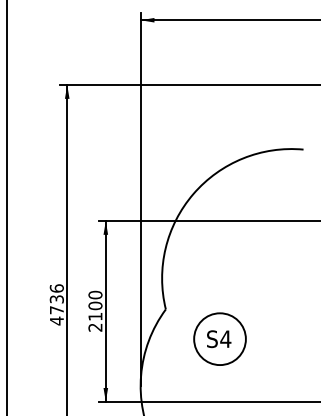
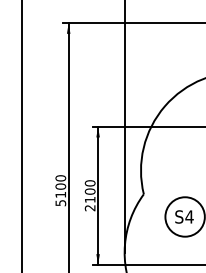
text: (56, 304) -> (60, 190), 4736 -> 5100

